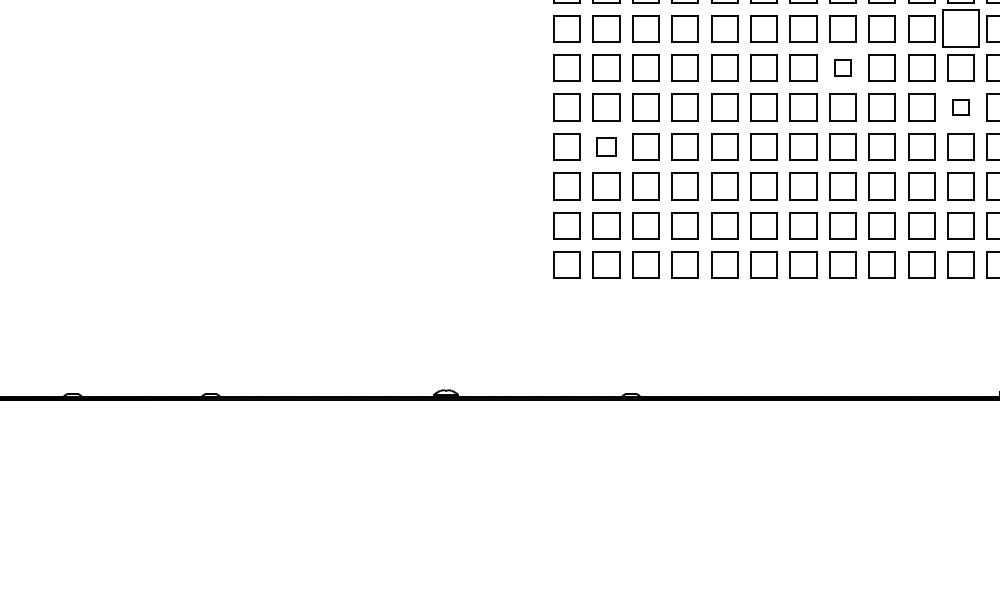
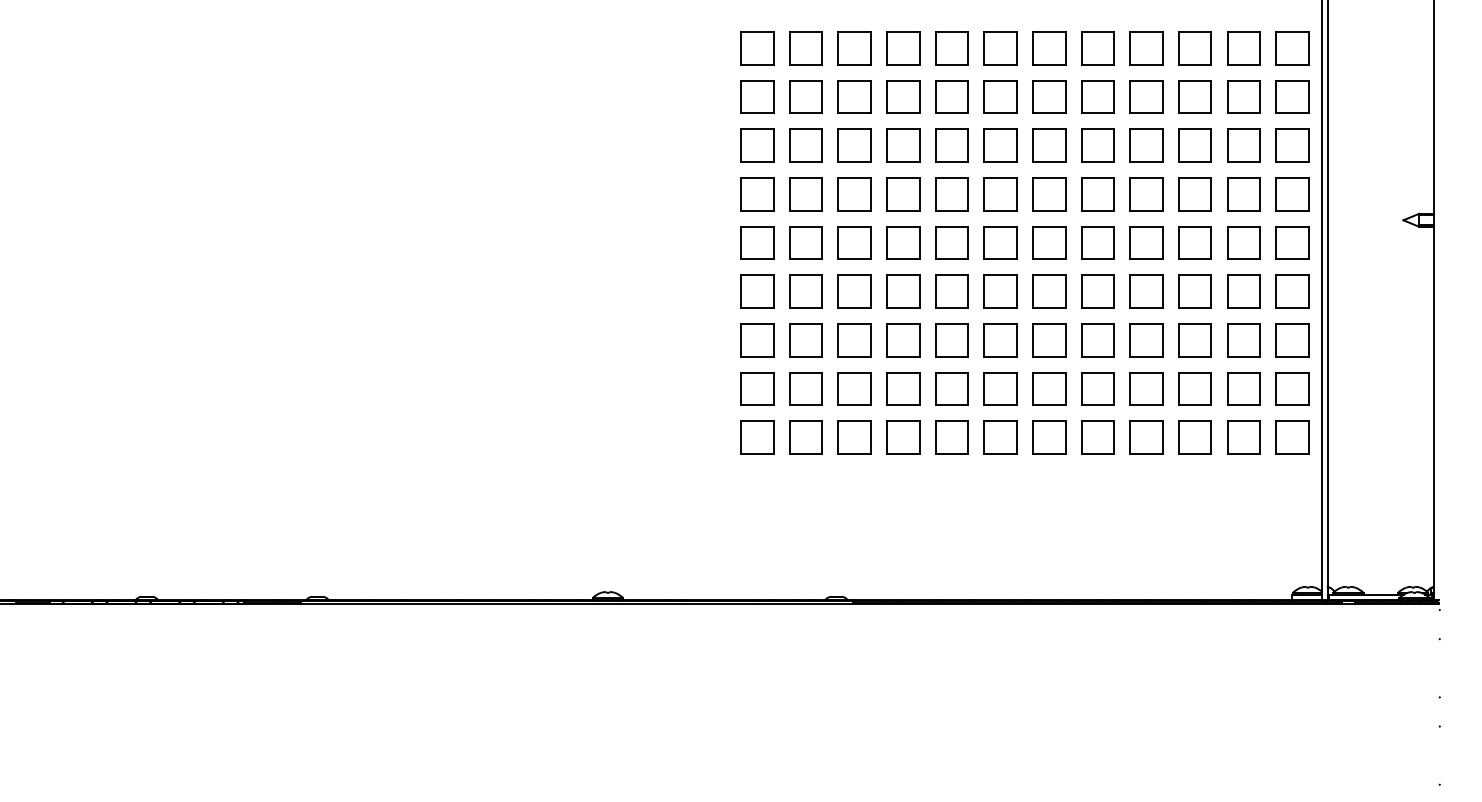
part: (960, 28) -> (1243, 145), size x0.71
part: (842, 68) -> (1097, 194), size x1.67
part: (960, 107) -> (1243, 242), size x1.67
part: (606, 146) -> (805, 291), size x1.43

